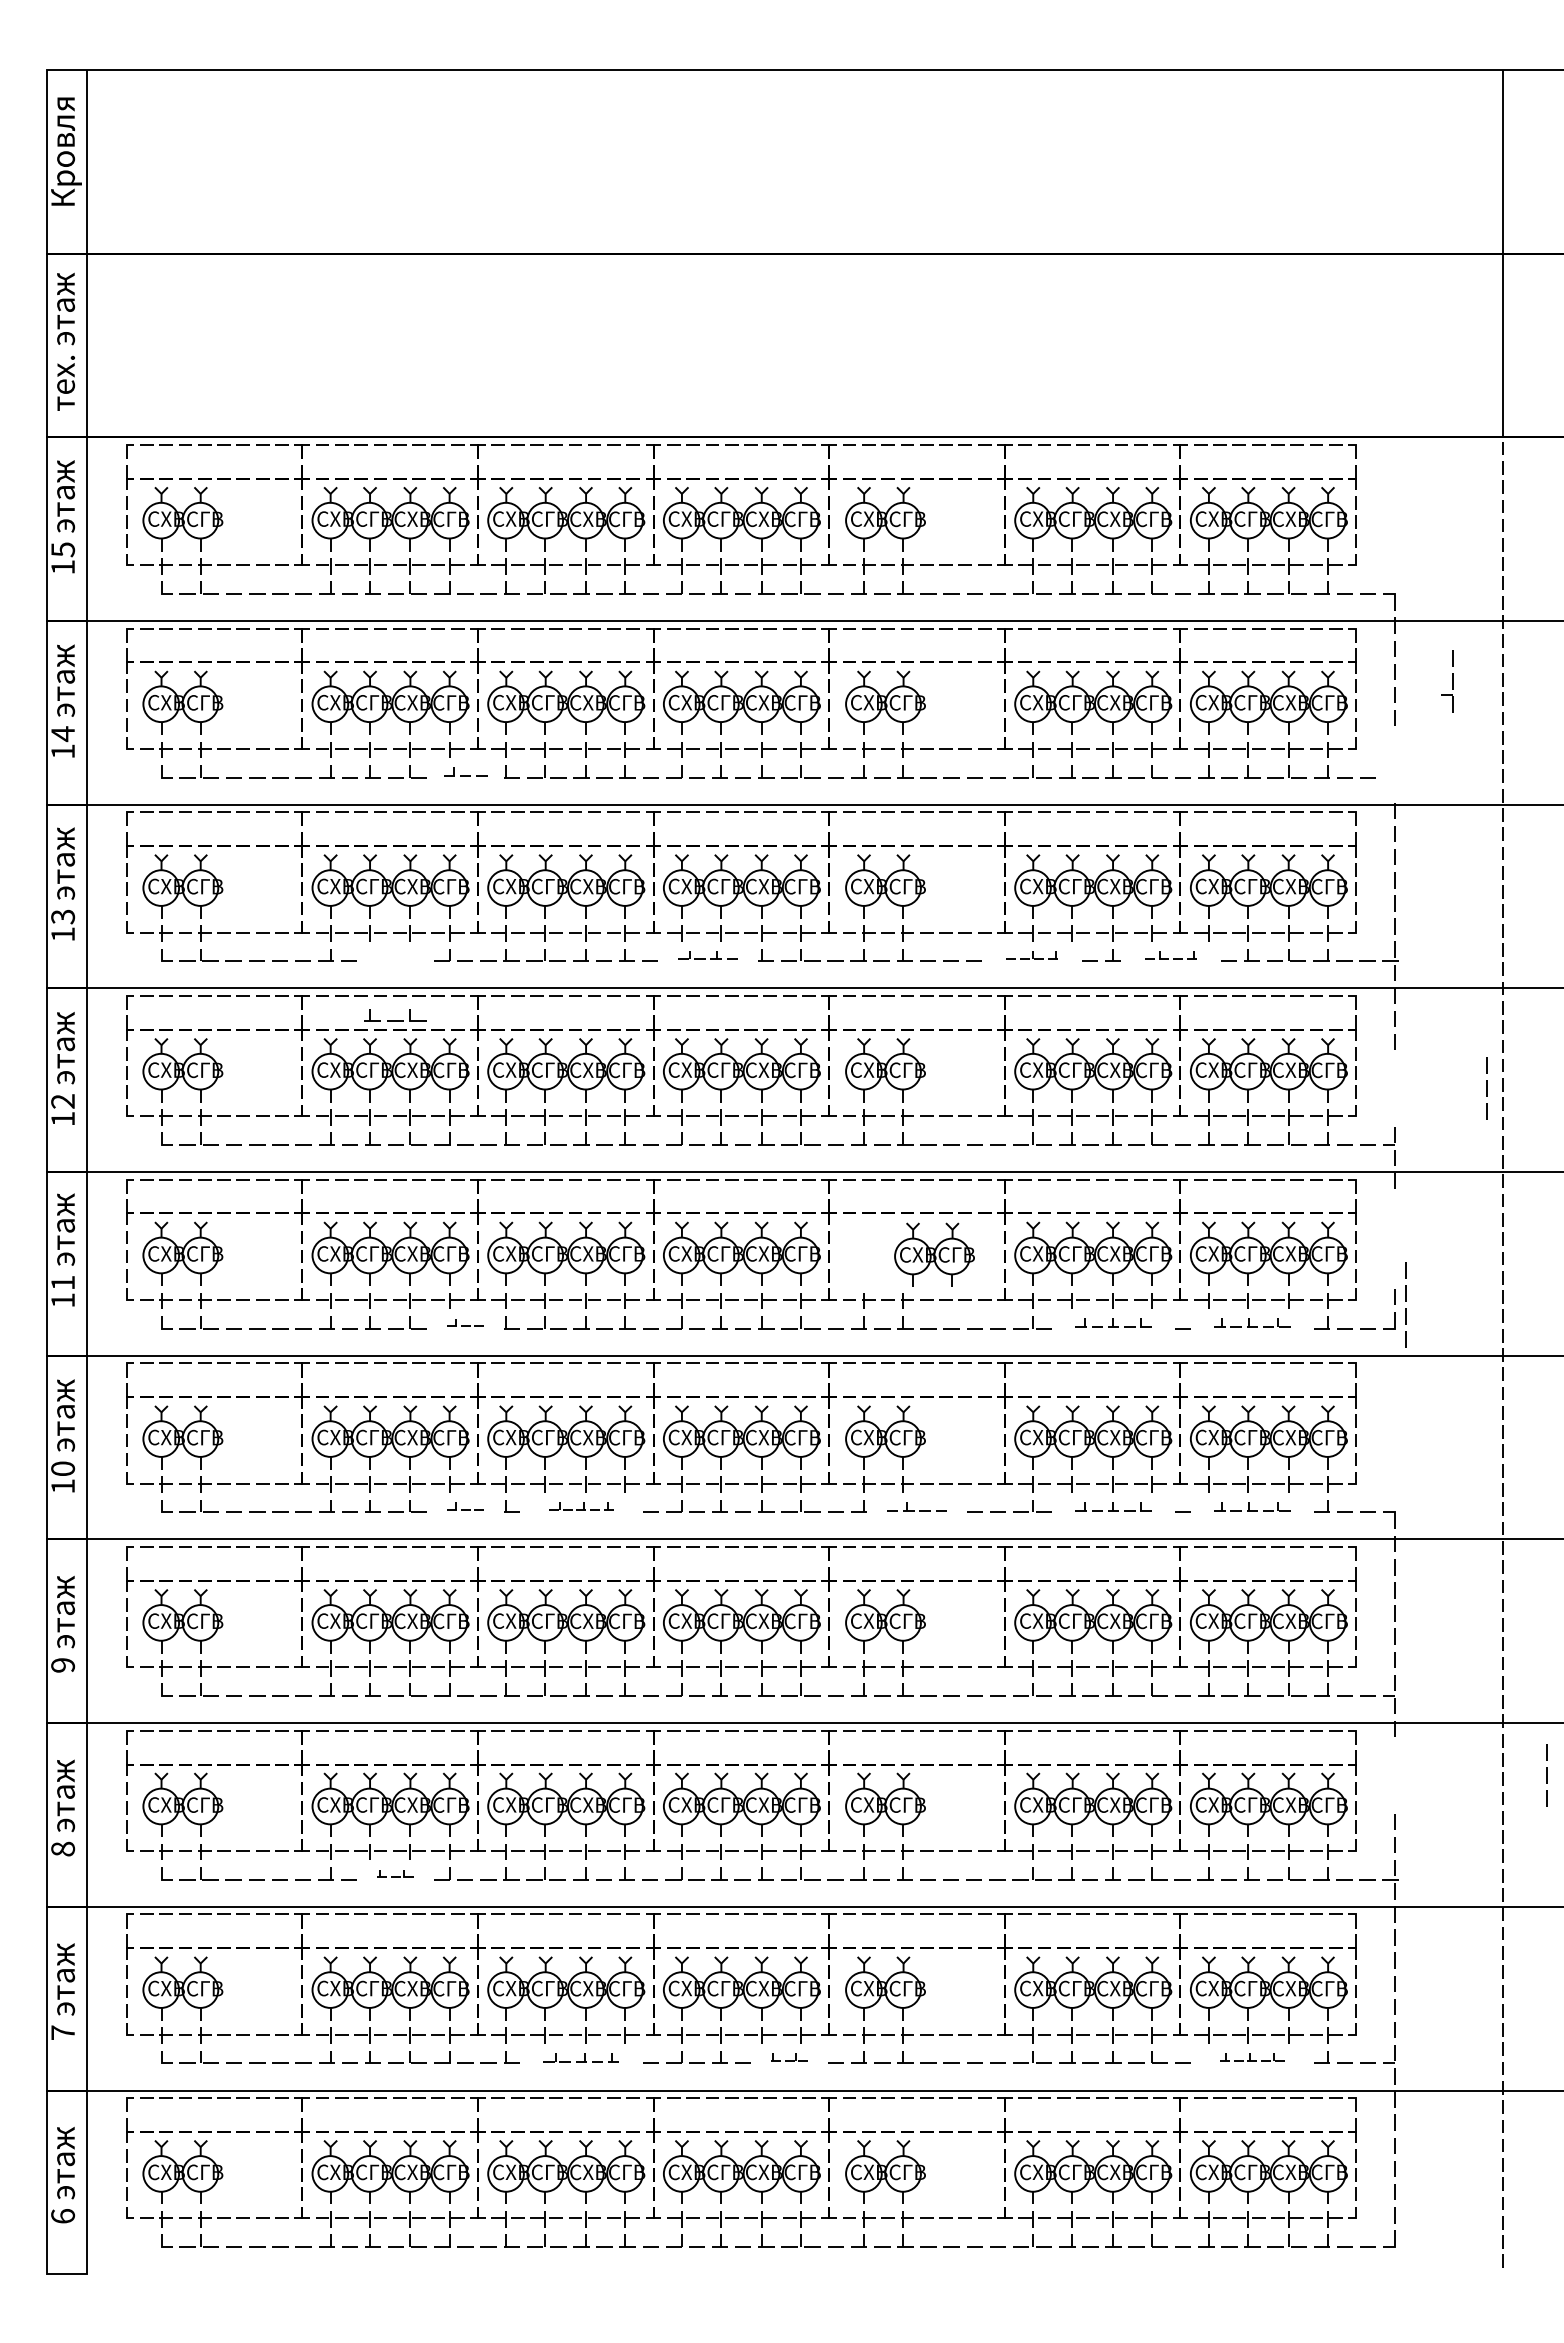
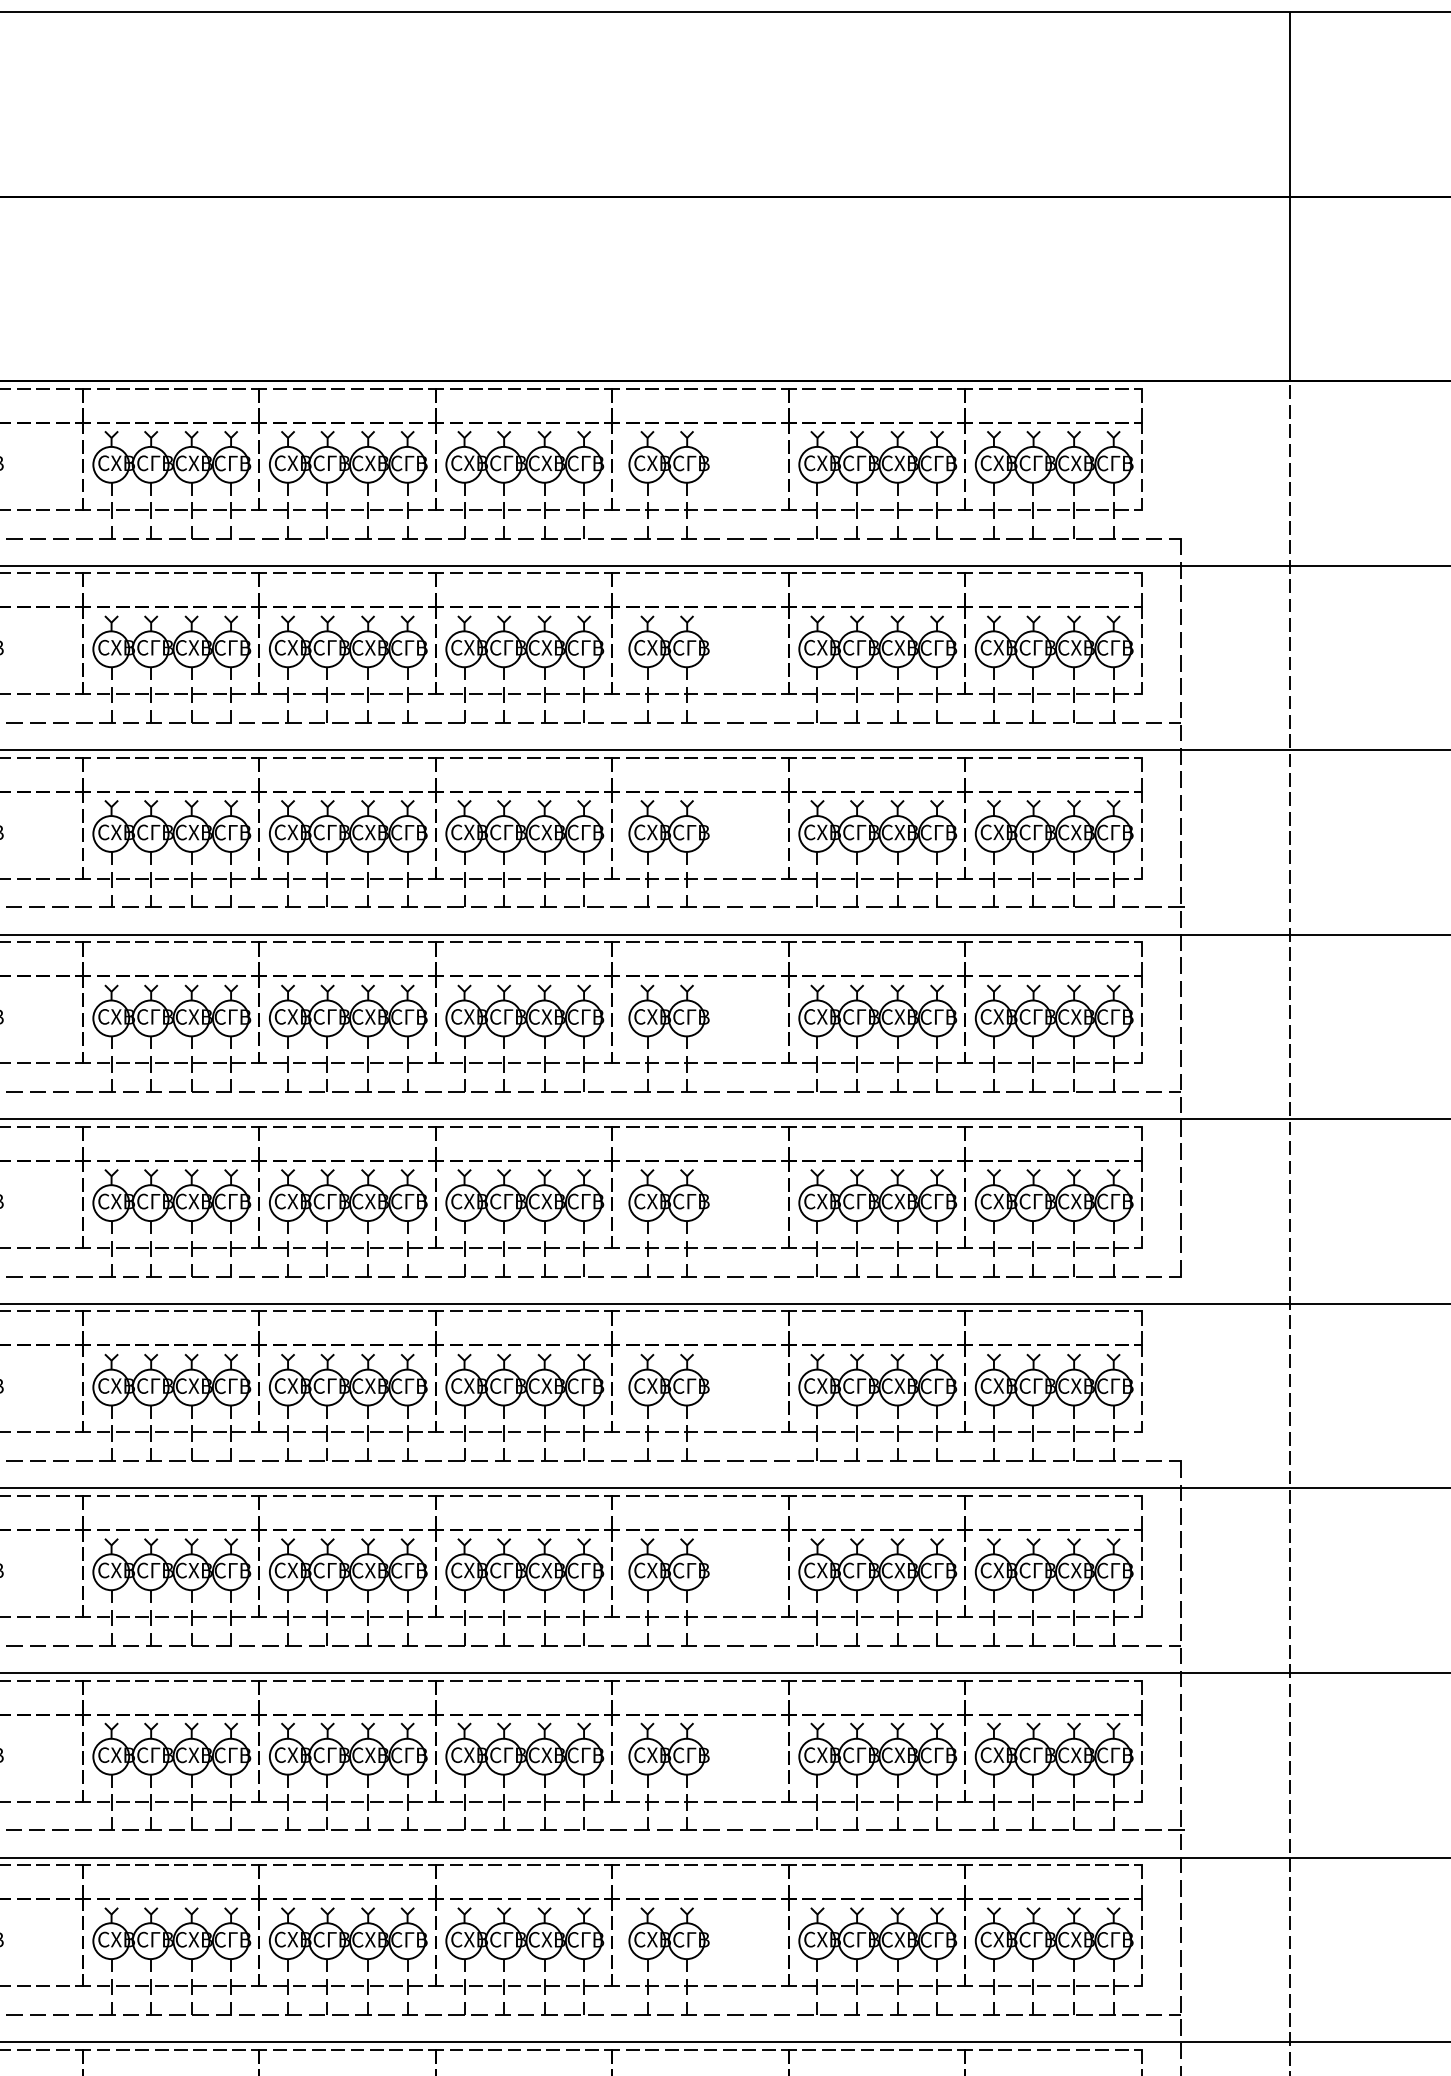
part: (1447, 681) -> (1175, 709), moved
part: (465, 771) -> (247, 716), size x1.43
part: (707, 955) -> (490, 901), size x1.43
part: (1031, 955) -> (815, 901), size x1.67
part: (1170, 955) -> (955, 901), size x1.67
part: (395, 1015) -> (176, 901), moved
line: (1486, 1088) -> (1180, 1035), moved
part: (934, 1254) -> (669, 1201), moved
line: (1405, 1301) -> (1180, 1183), moved
part: (465, 1322) -> (247, 1270), size x1.67
part: (1113, 1322) -> (898, 1270), size x1.43
part: (1252, 1322) -> (1037, 1270), size x1.43
part: (465, 1506) -> (247, 1455), size x1.67
part: (581, 1506) -> (363, 1455), size x1.67
part: (916, 1506) -> (700, 1455), size x1.43
part: (1113, 1506) -> (898, 1455), size x1.43
part: (1252, 1506) -> (1037, 1455), size x1.43
line: (1546, 1775) -> (1180, 1725), moved
part: (395, 1873) -> (176, 1824), size x1.67
part: (581, 2057) -> (363, 2008), size x1.43
part: (789, 2057) -> (572, 2008), size x1.67
part: (1252, 2057) -> (1037, 2008), size x1.67

